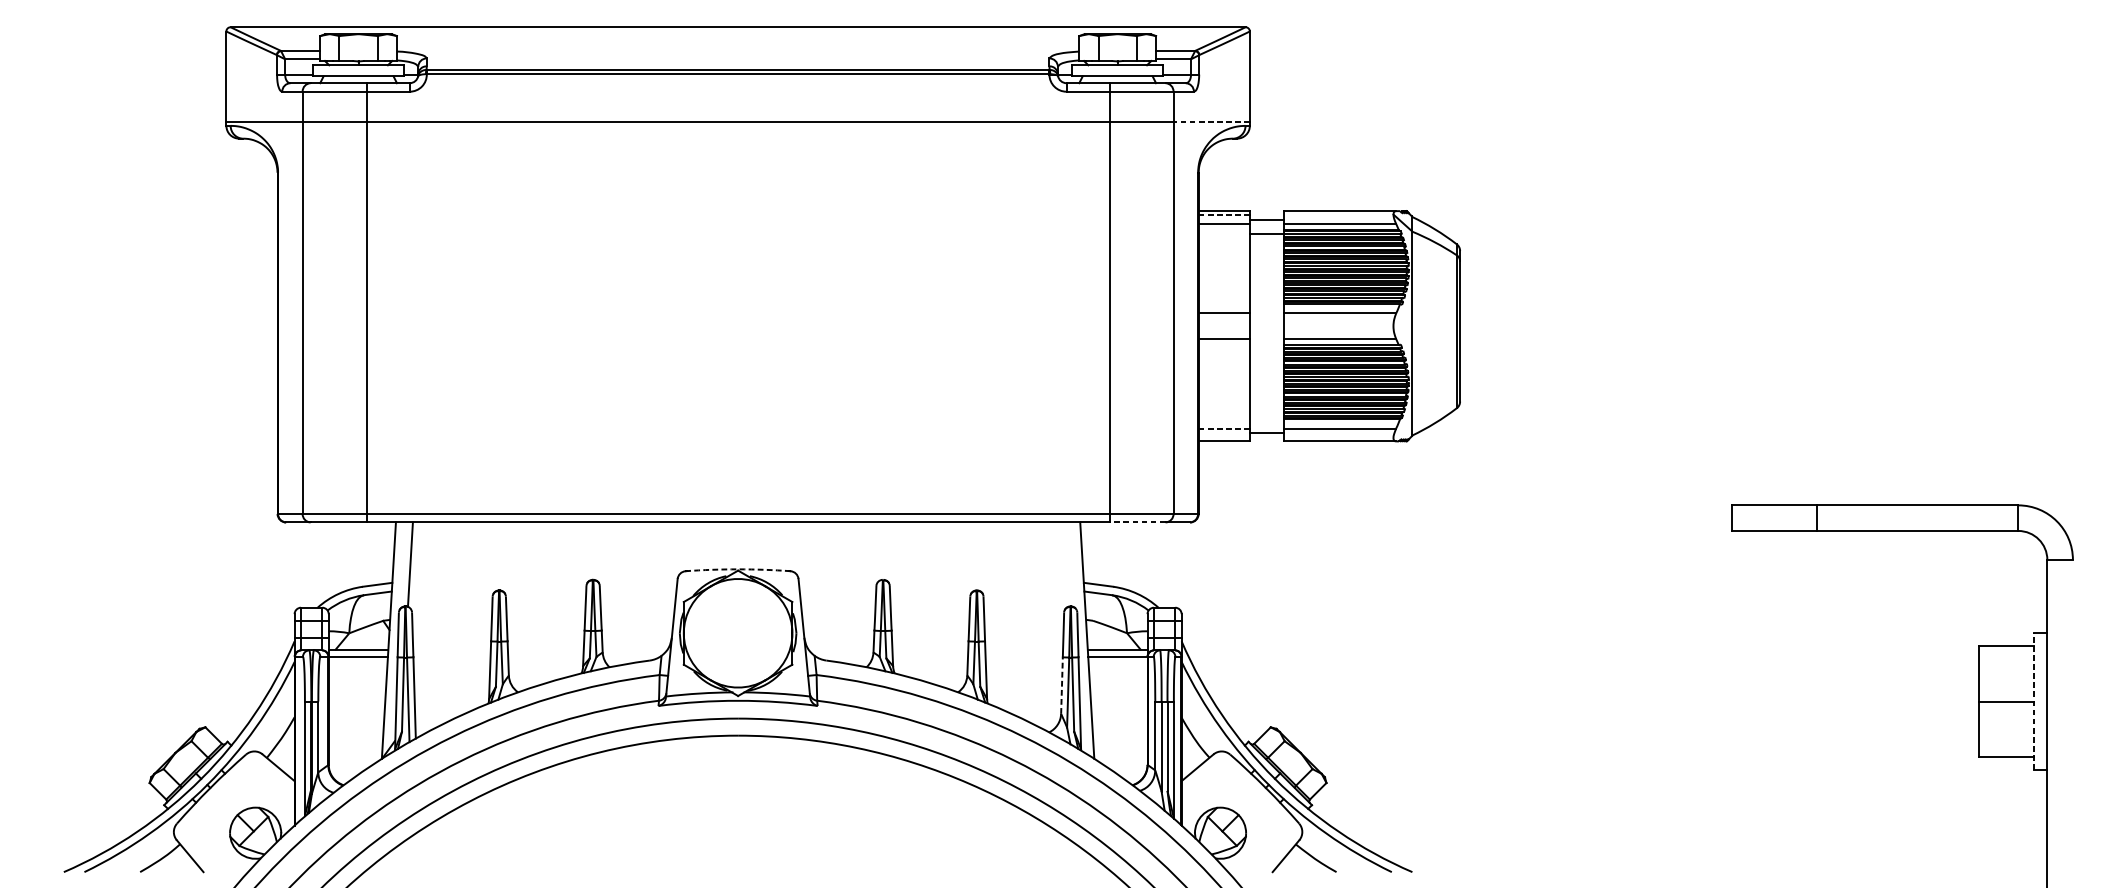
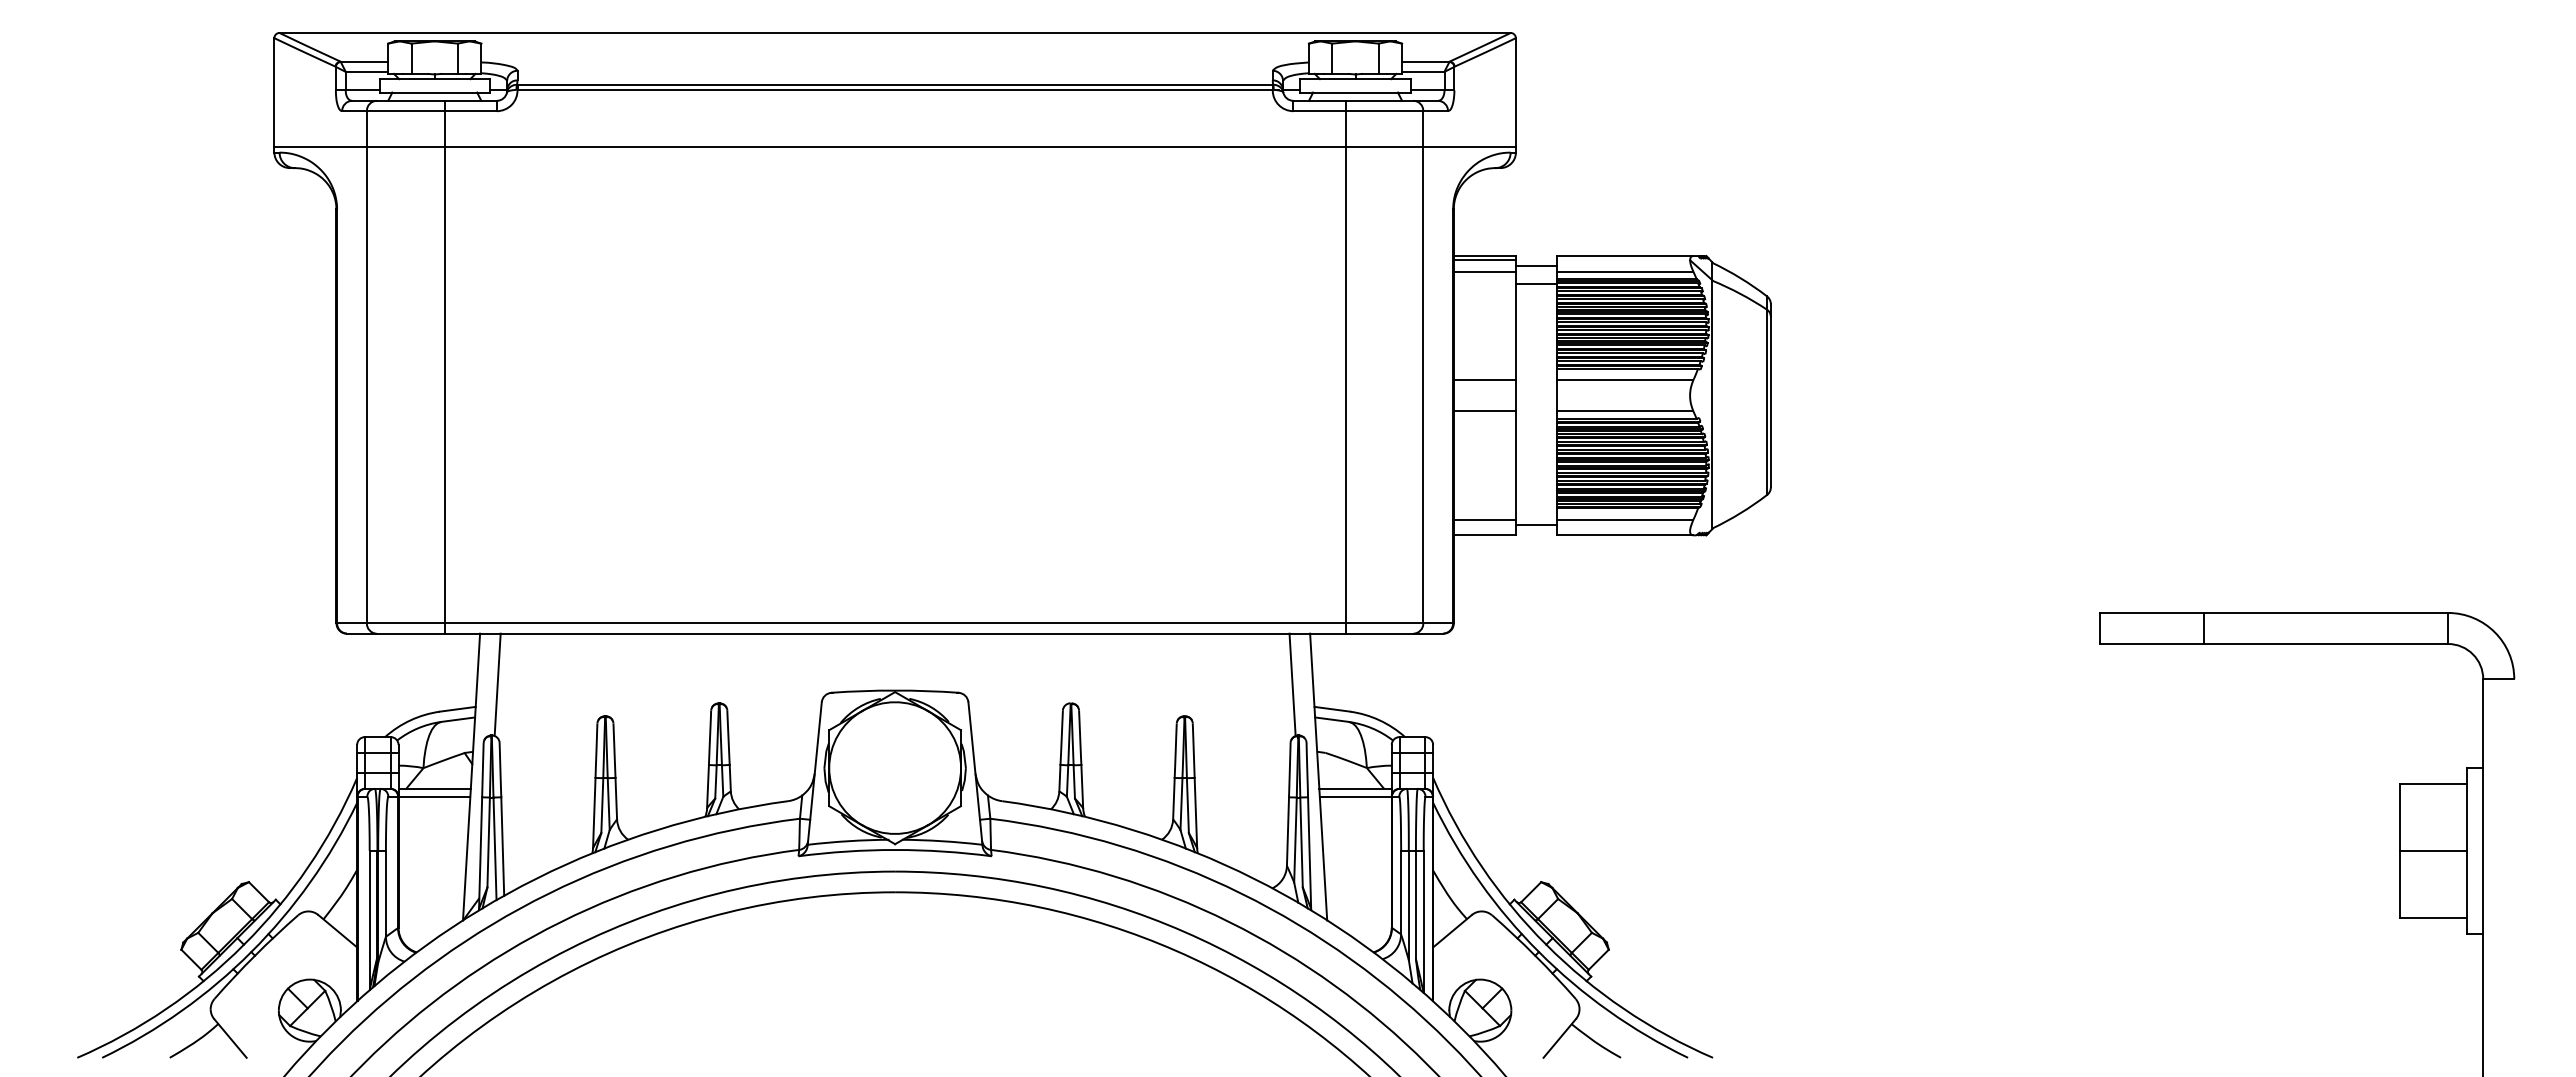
line: (1211, 121) -> (1469, 147), dashed -> solid
line: (1224, 214) -> (1485, 260), dashed -> solid
line: (1224, 428) -> (1485, 519), dashed -> solid
line: (1137, 522) -> (1379, 633), dashed -> solid
line: (1065, 564) -> (1292, 684), added
arc: (738, 569) -> (895, 690), dashed -> solid
line: (1062, 685) -> (1288, 831), dashed -> solid
line: (2033, 701) -> (2466, 850), dashed -> solid

